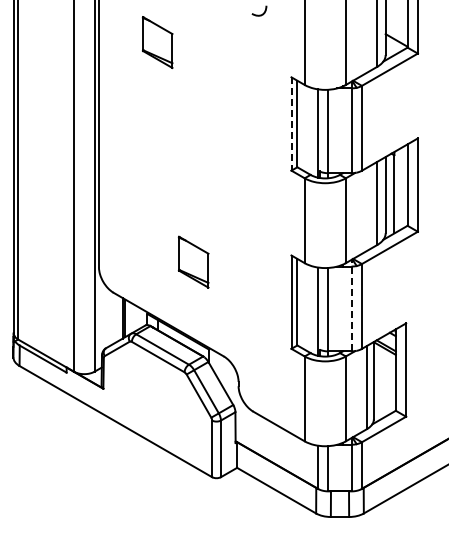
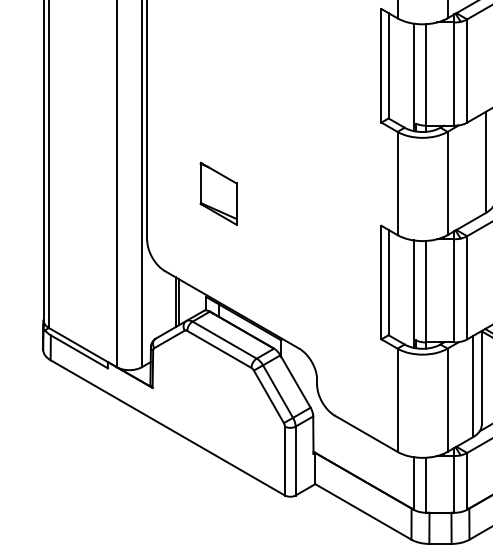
line: (291, 124) -> (381, 66), dashed -> solid
part: (193, 261) -> (218, 192), moved
line: (351, 305) -> (454, 286), dashed -> solid

